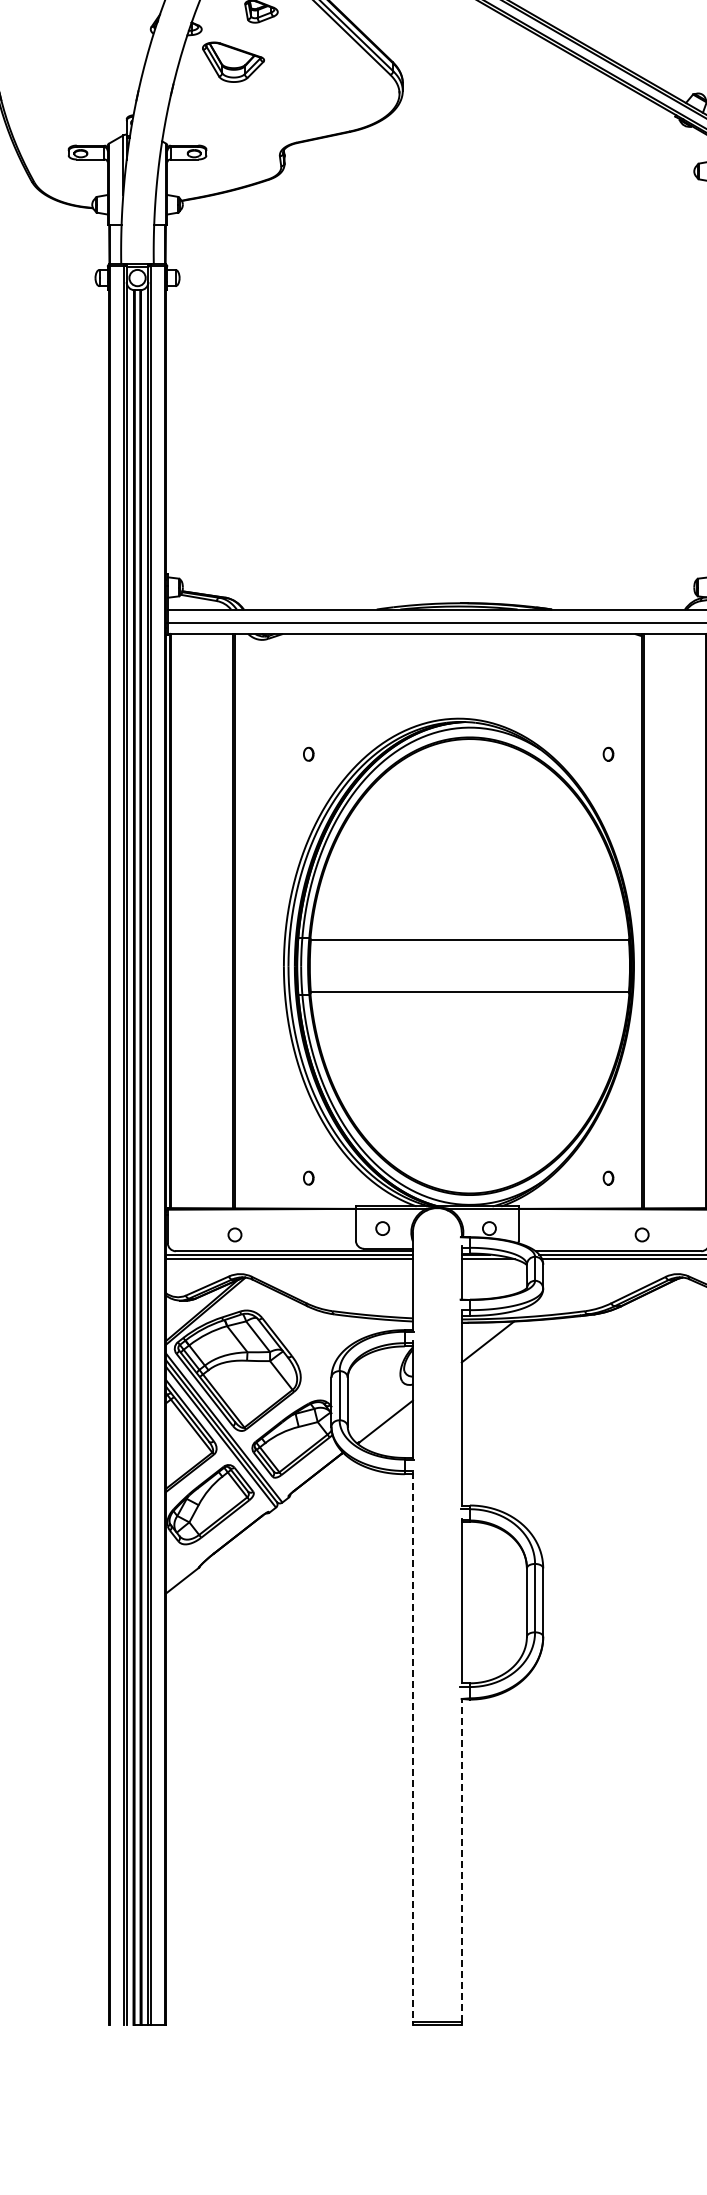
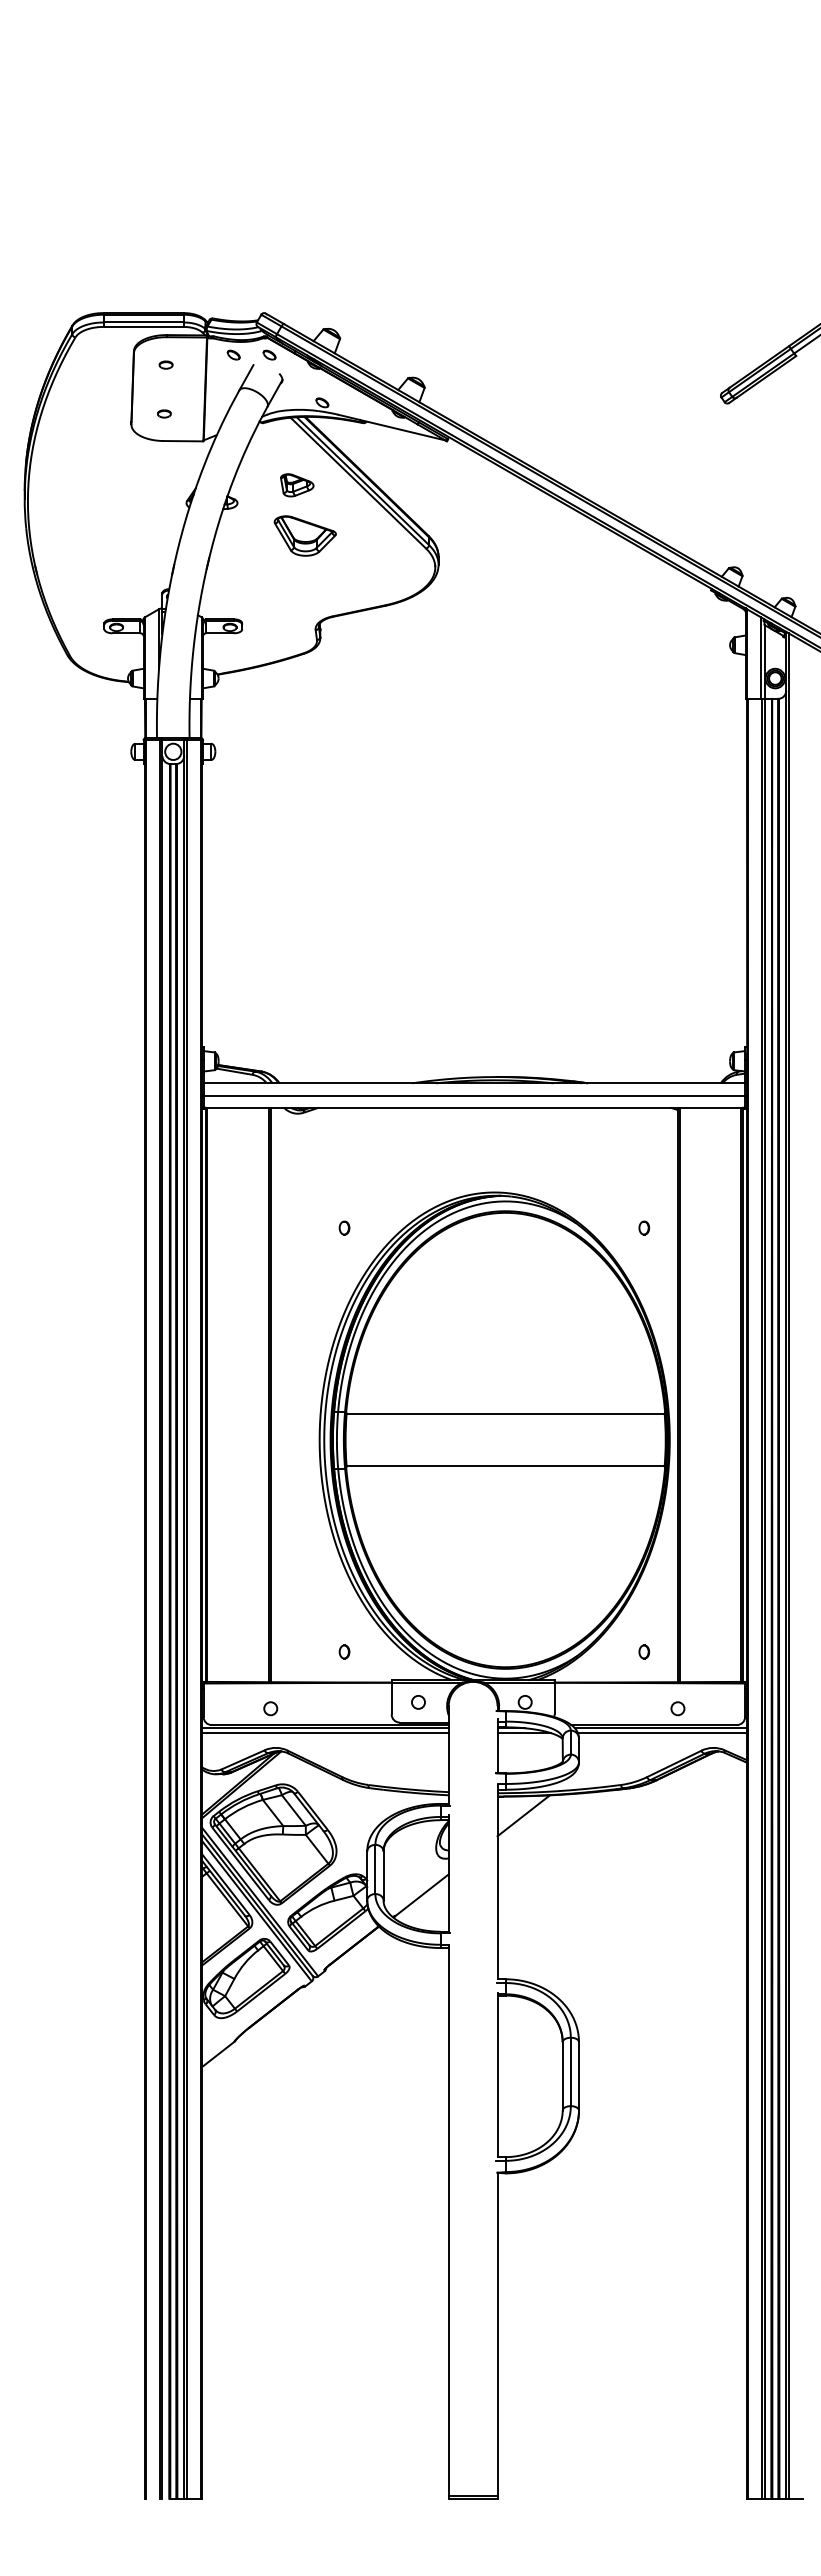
part: (232, 61) -> (304, 535), moved
line: (412, 1747) -> (448, 2221), dashed -> solid
line: (461, 1860) -> (497, 2334), dashed -> solid

